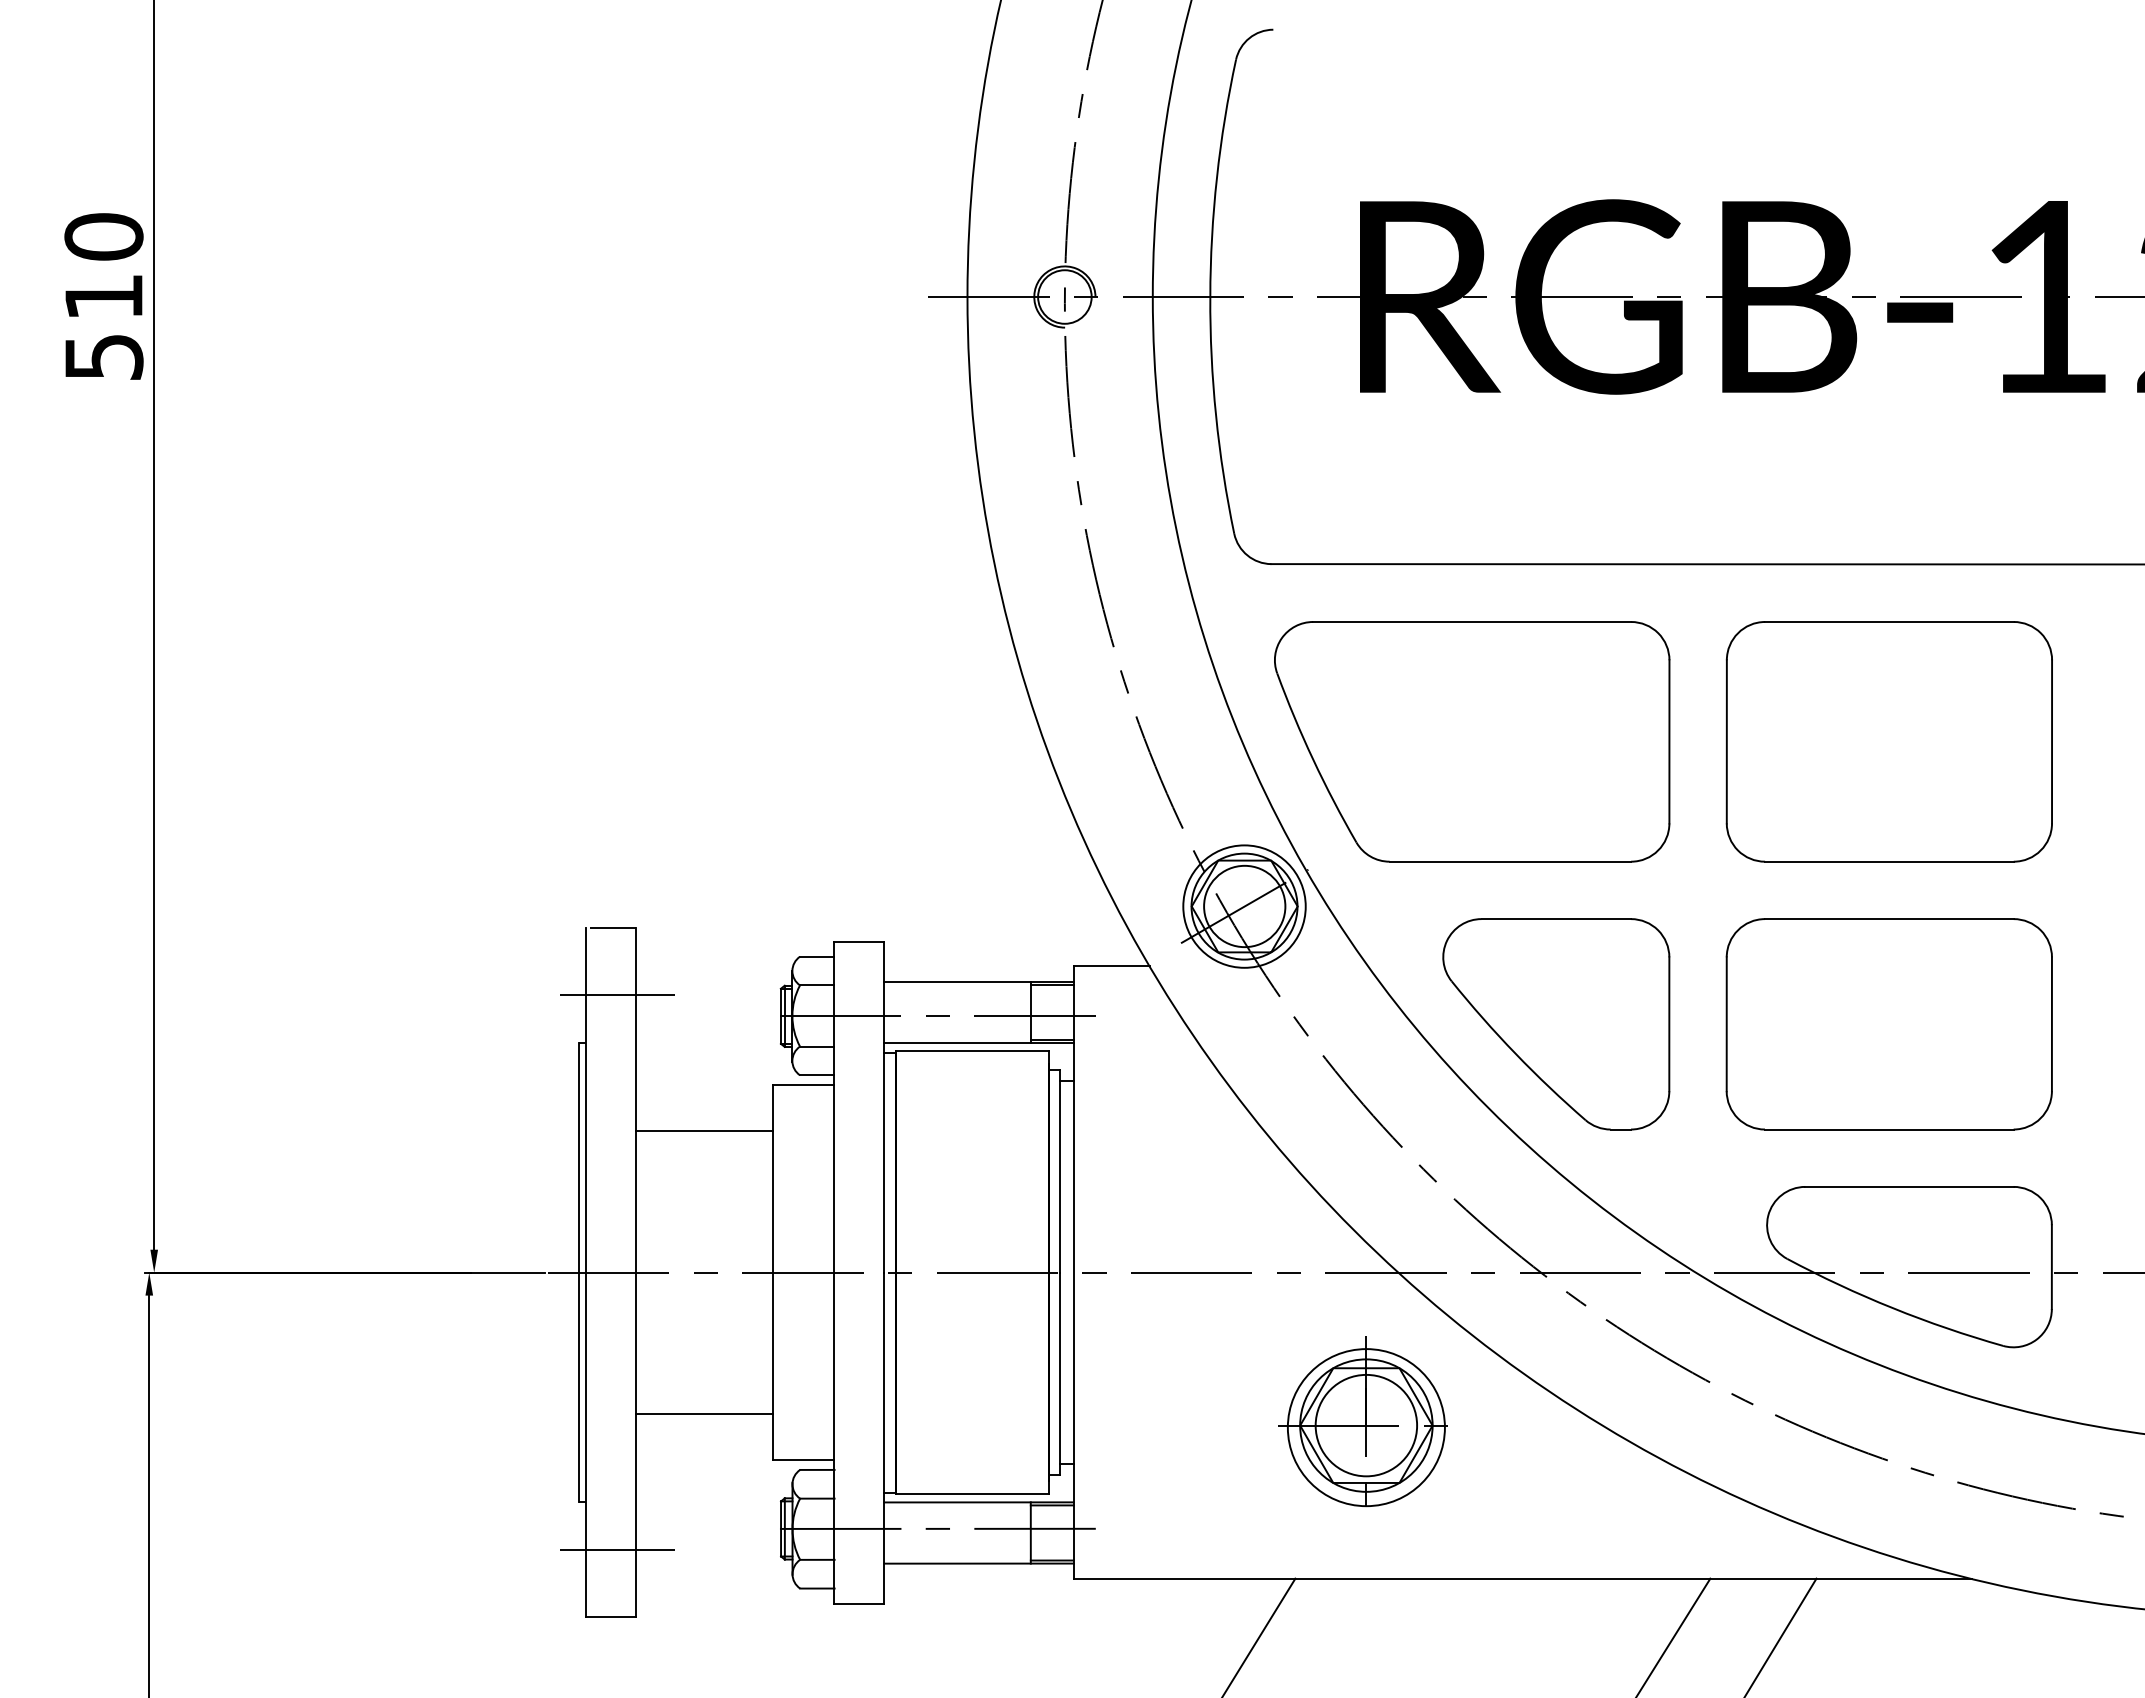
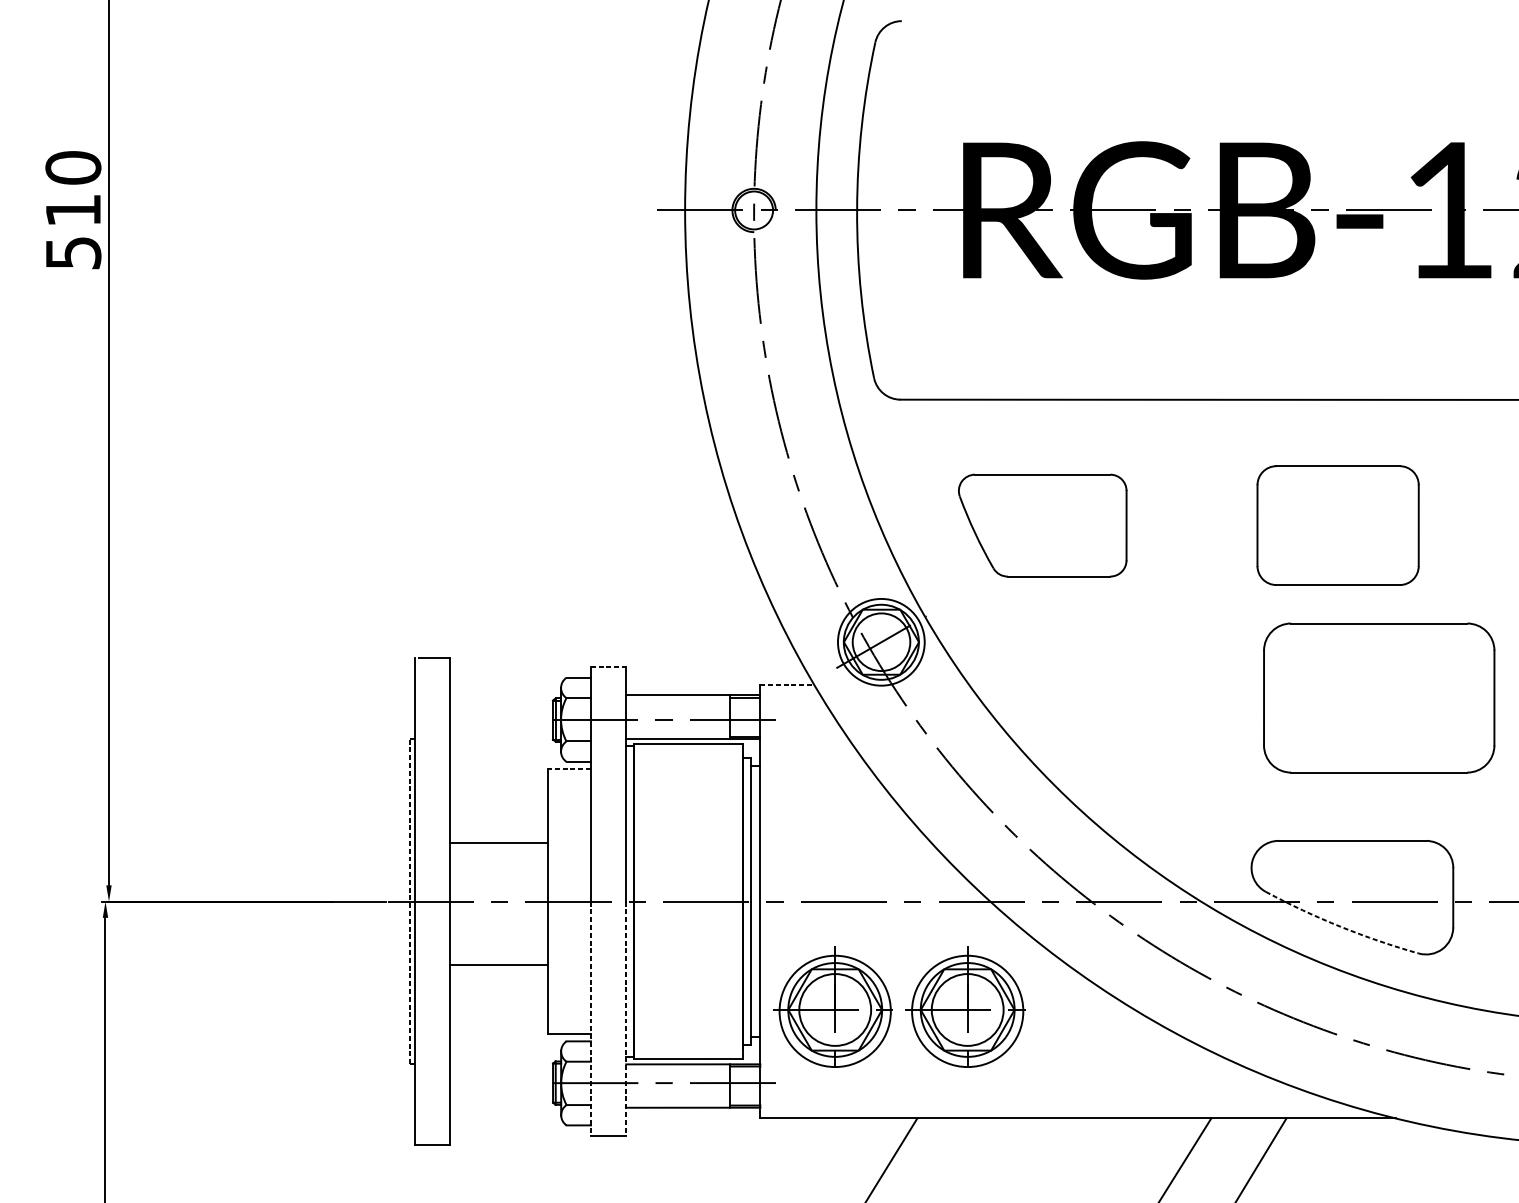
part: (1472, 741) -> (1042, 525), size x0.6
part: (1888, 741) -> (1337, 525), size x0.7
line: (859, 941) -> (608, 667), solid -> dashed
line: (1112, 966) -> (787, 684), solid -> dashed
line: (616, 995) -> (436, 705), removed
part: (1556, 1024) -> (1102, 725), removed
part: (1888, 1024) -> (1378, 698), moved
line: (803, 1085) -> (568, 769), solid -> dashed
line: (704, 1130) -> (498, 842), moved
line: (578, 1272) -> (409, 901), solid -> dashed
arc: (1892, 1308) -> (1340, 927), solid -> dashed
line: (704, 1414) -> (498, 965), moved
part: (1175, 1421) -> (832, 1007), added
line: (834, 1438) -> (590, 1019), solid -> dashed
line: (884, 1438) -> (626, 1019), solid -> dashed
line: (616, 1550) -> (436, 1098), removed

